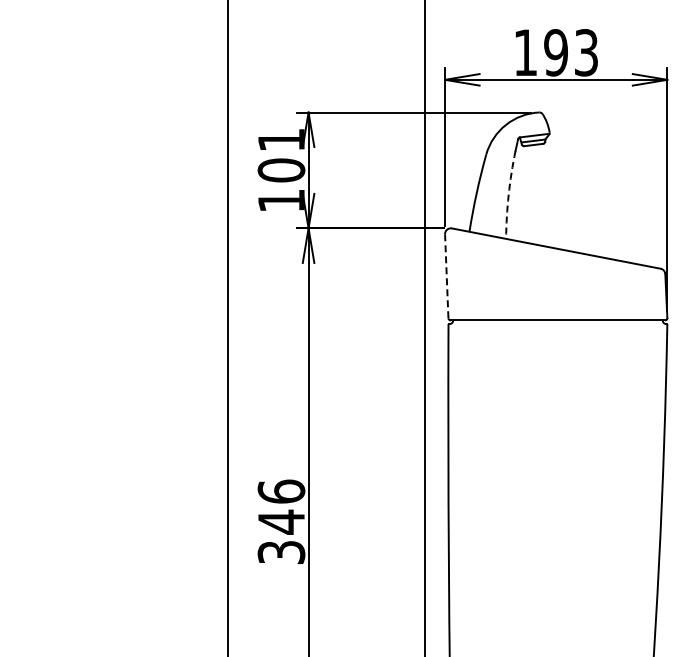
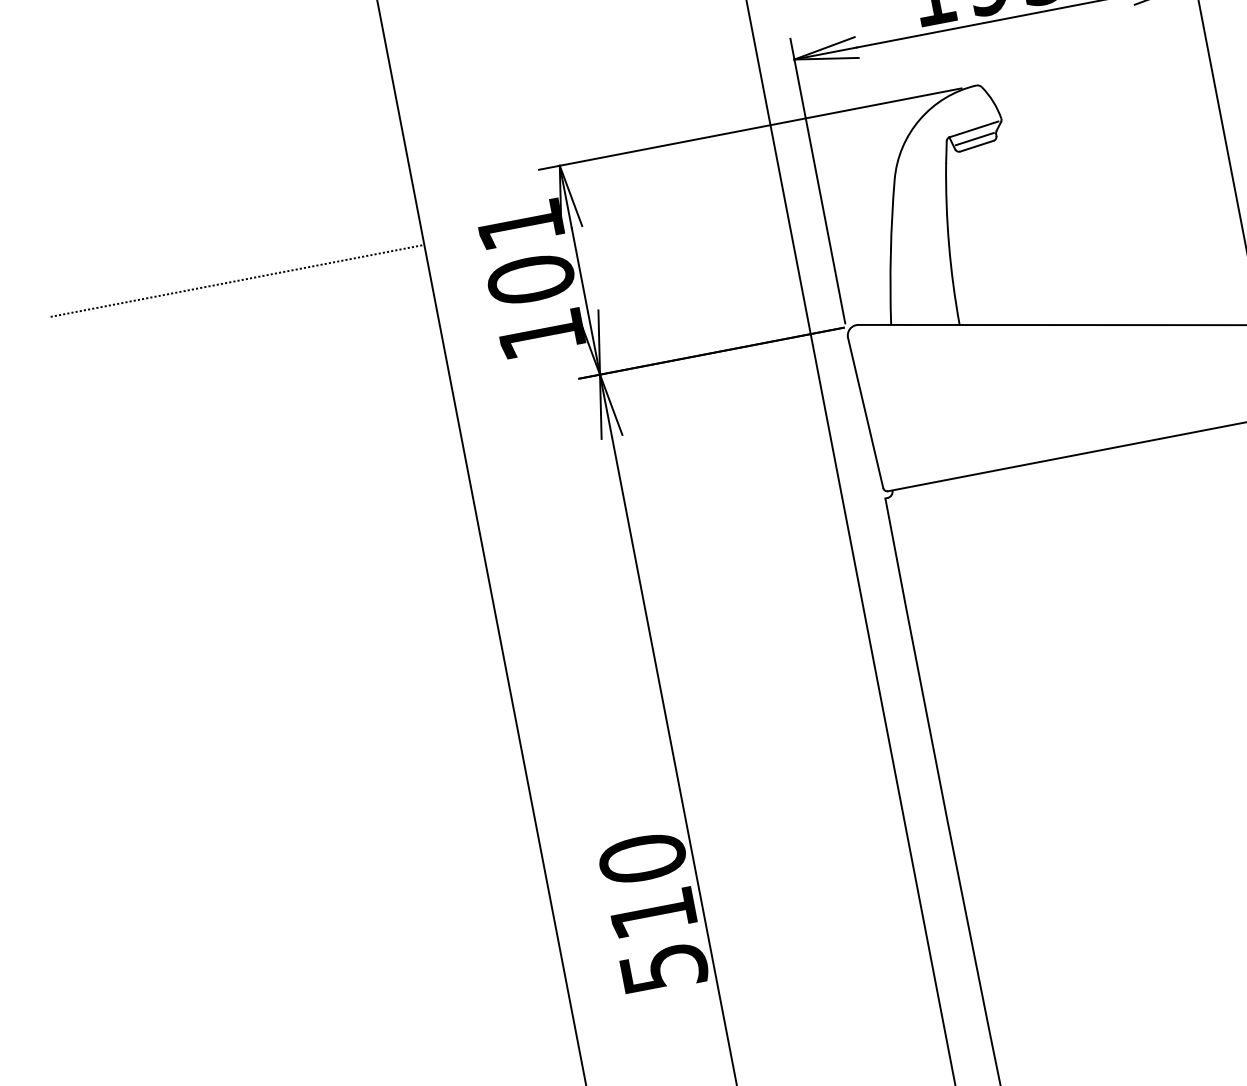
line: (123, 140) -> (235, 280), added
arc: (508, 194) -> (948, 244), dashed -> solid
line: (446, 275) -> (864, 411), dashed -> solid
text: (281, 521) -> (652, 912), 346 -> 510

